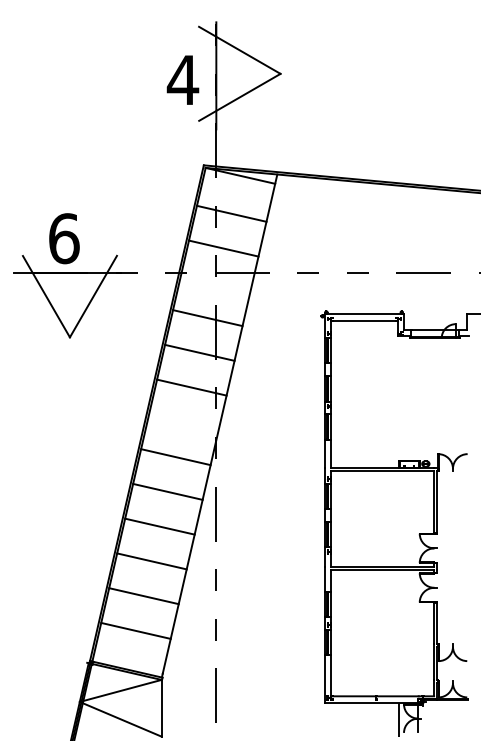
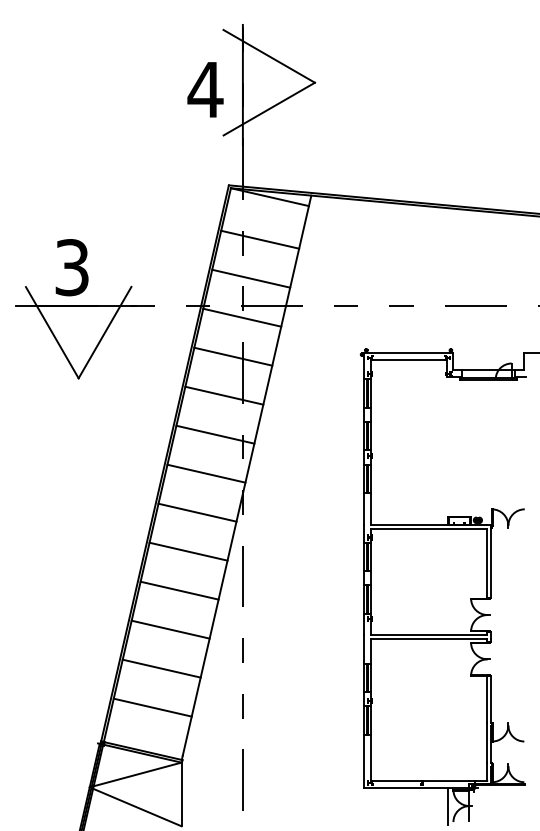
text: (64, 238) -> (72, 267), 6 -> 3
line: (215, 283) -> (242, 317), added
line: (183, 422) -> (206, 473), added

